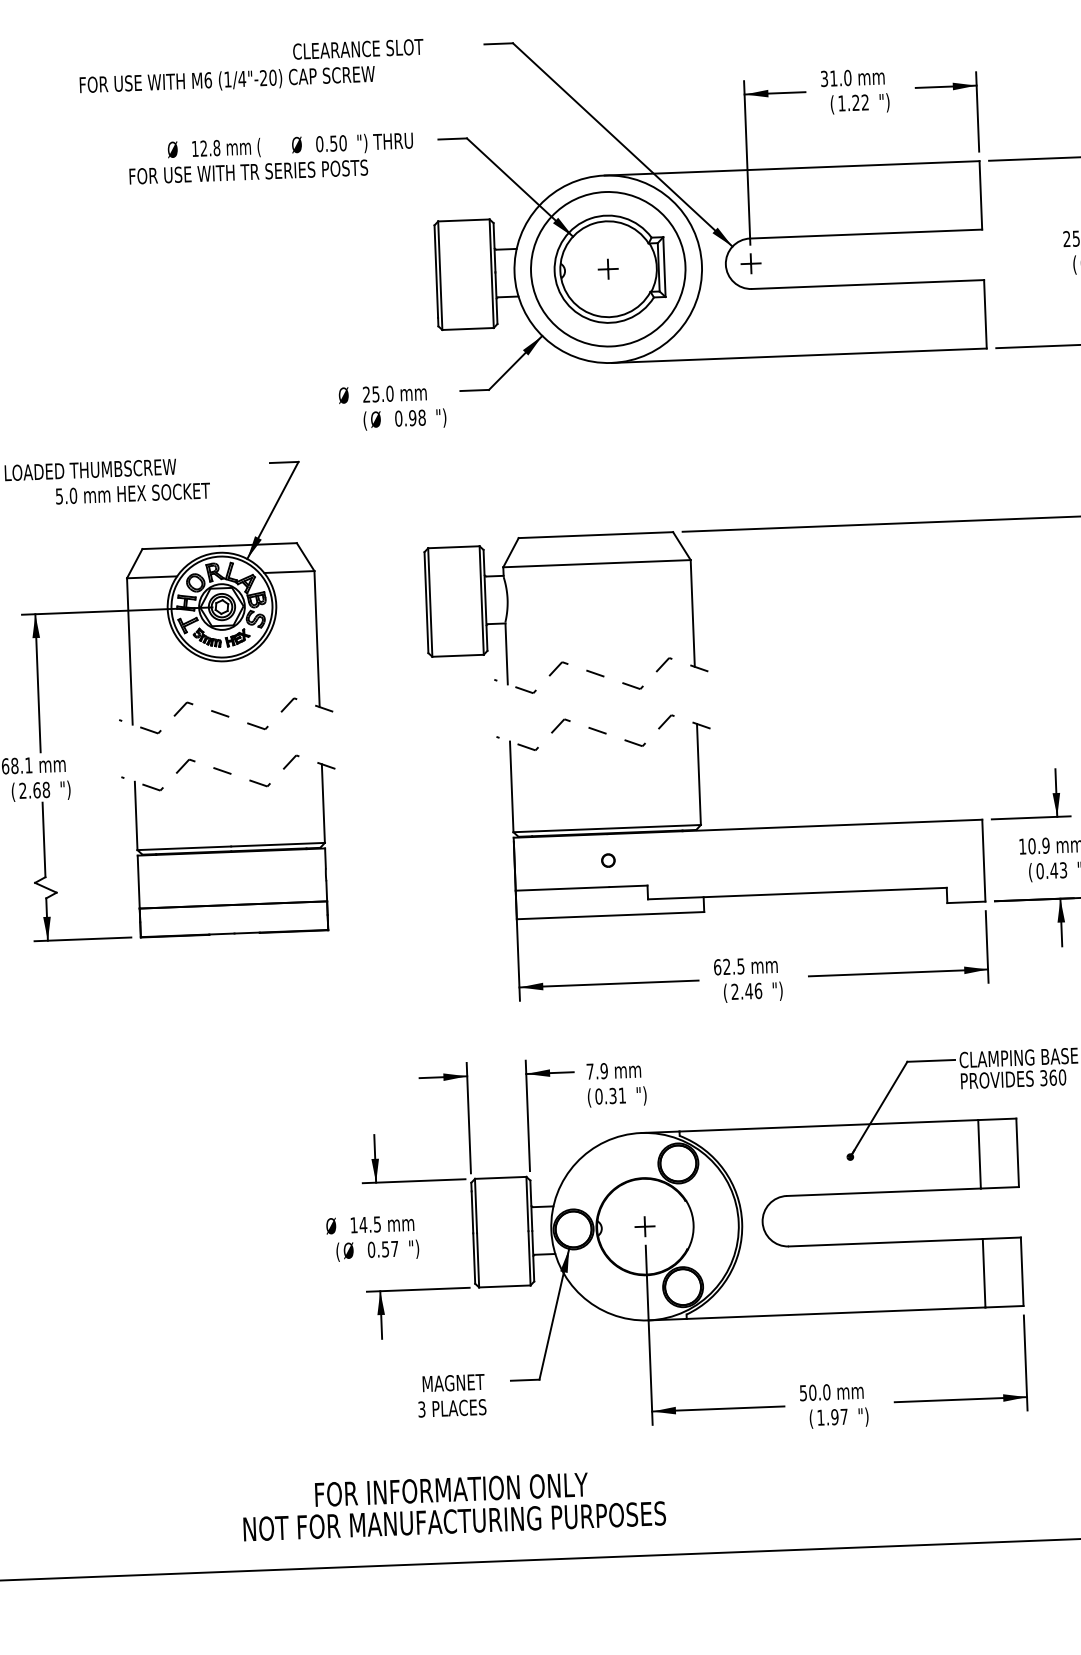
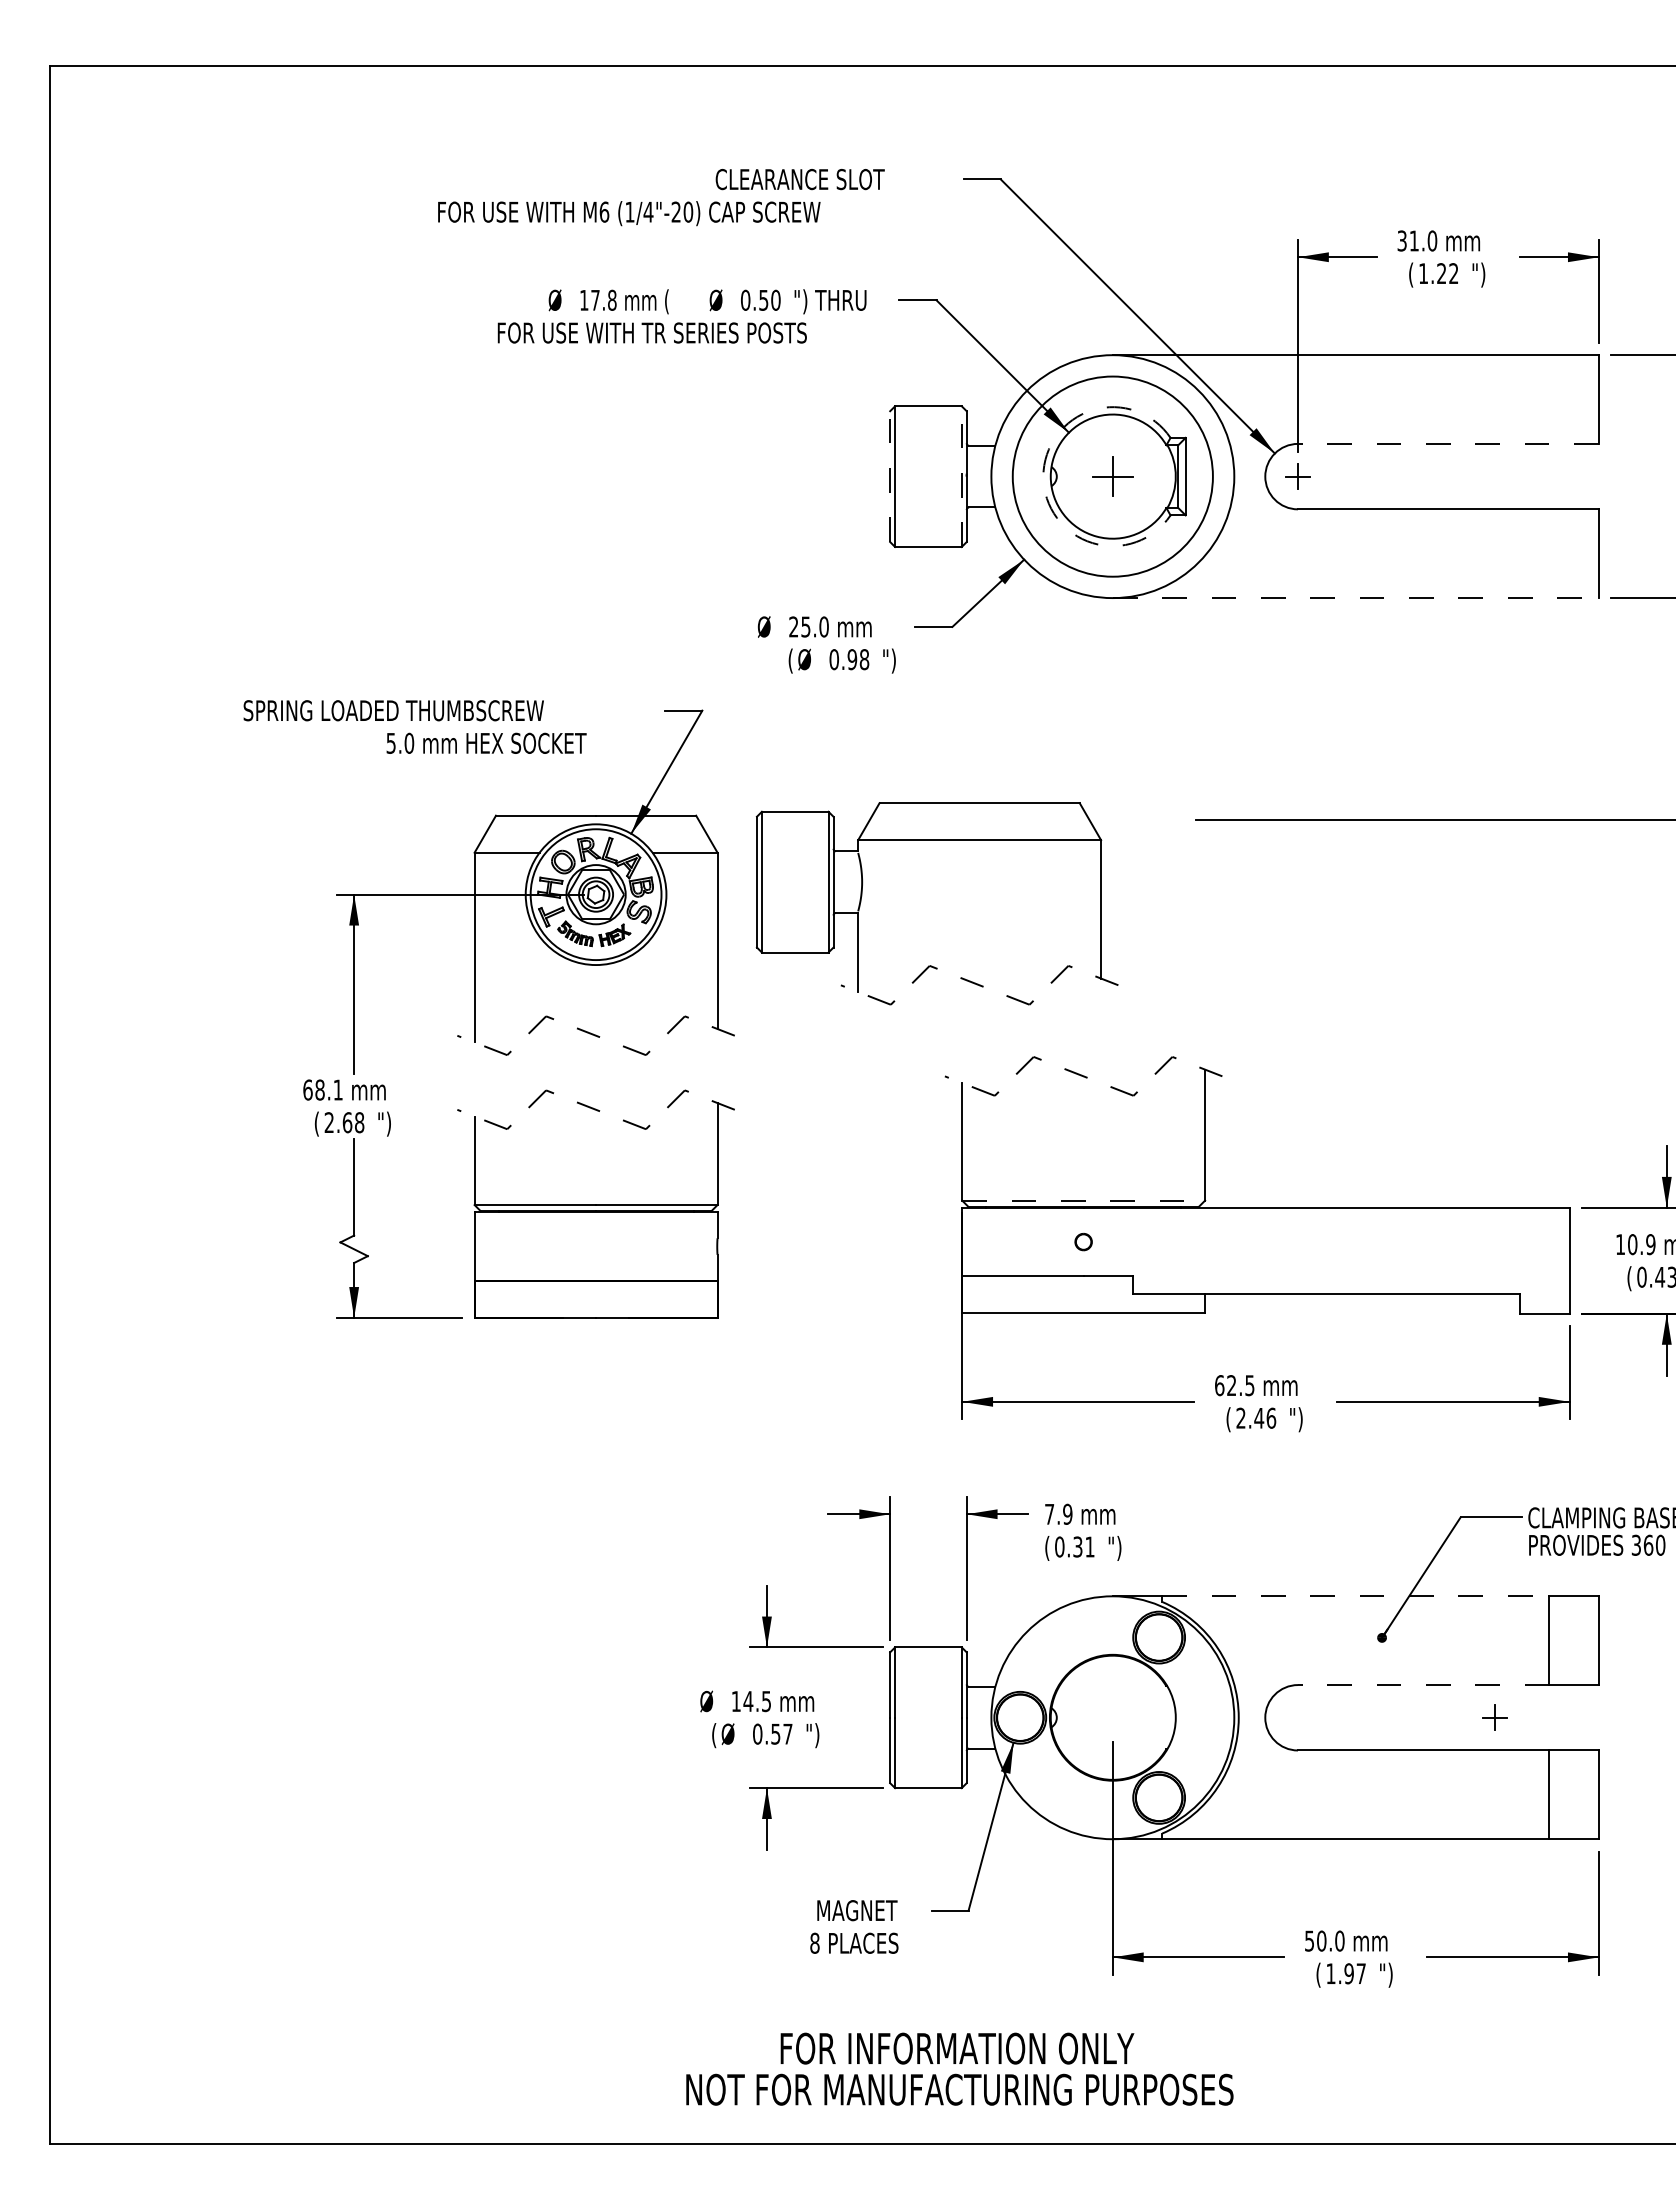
text: (203, 147) -> (595, 299), 12.8 -> 17.8
line: (865, 233) -> (1447, 443), solid -> dashed
part: (607, 269) -> (1112, 476), size x1.6
arc: (554, 271) -> (1043, 476), solid -> dashed
line: (491, 273) -> (961, 476), solid -> dashed
line: (436, 275) -> (890, 476), solid -> dashed
line: (799, 356) -> (1355, 598), solid -> dashed
part: (563, 661) -> (931, 965), moved
line: (607, 828) -> (1084, 1200), solid -> dashed
line: (828, 1125) -> (1355, 1596), solid -> dashed
line: (883, 1192) -> (1423, 1685), solid -> dashed
part: (644, 1226) -> (1494, 1717), moved
text: (421, 1408) -> (814, 1942), 3 -> 8
text: (453, 1505) -> (959, 2068), moved

